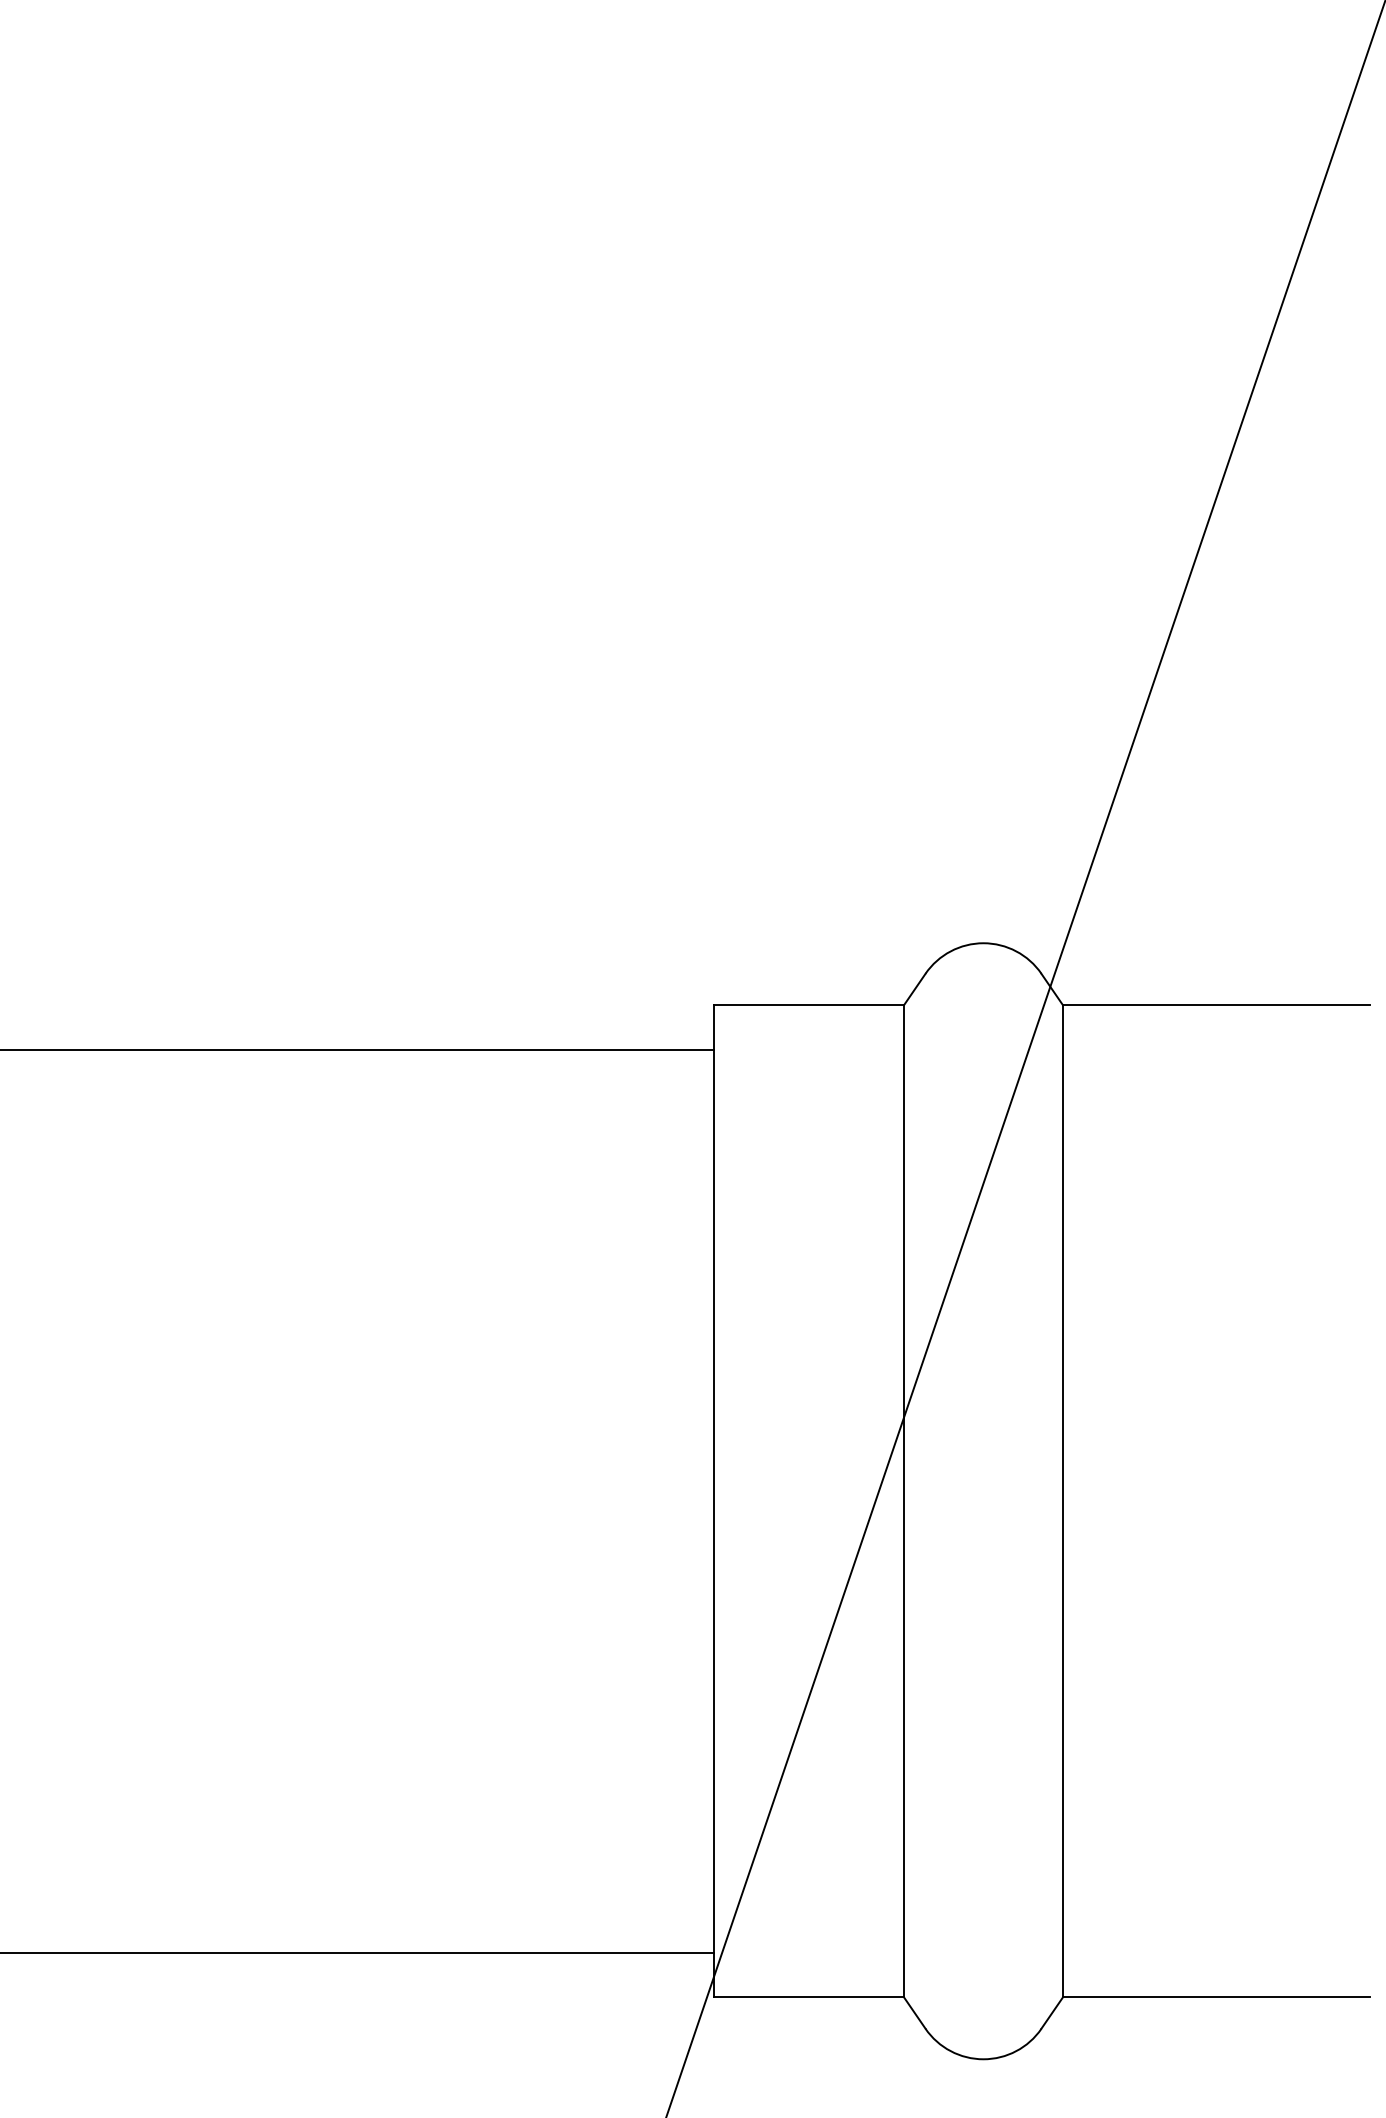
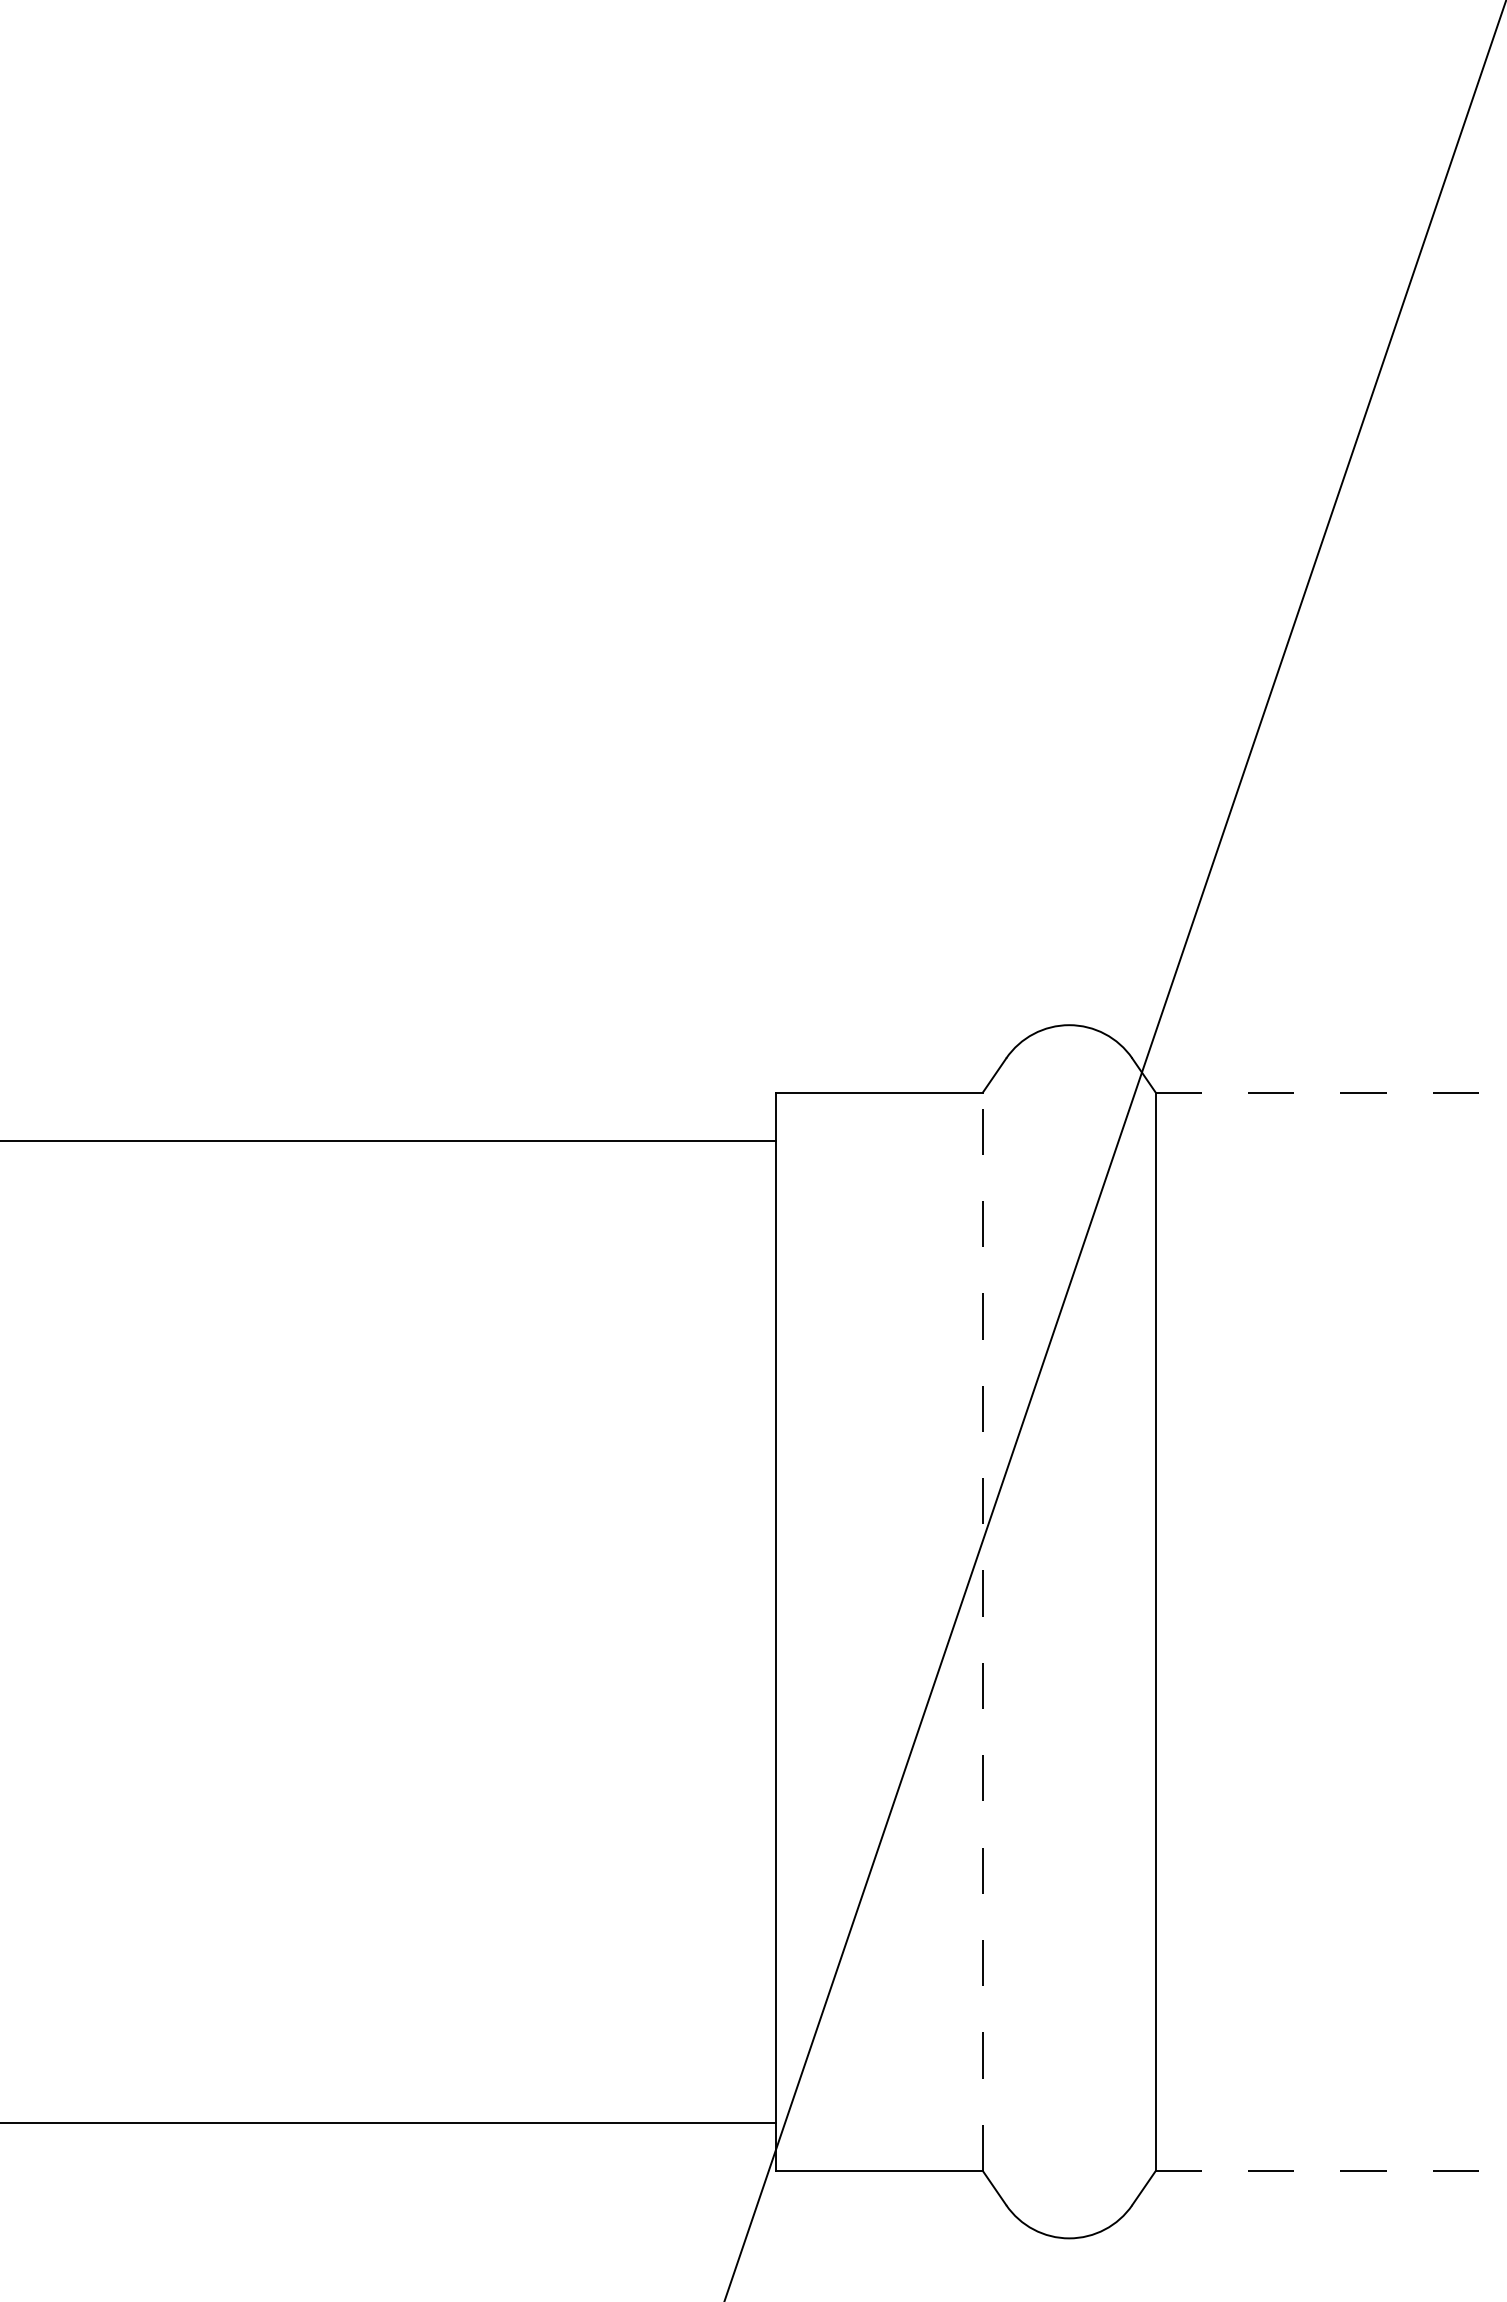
line: (1216, 1005) -> (1322, 1092), solid -> dashed
line: (903, 1501) -> (982, 1631), solid -> dashed
line: (1216, 1997) -> (1322, 2171), solid -> dashed

